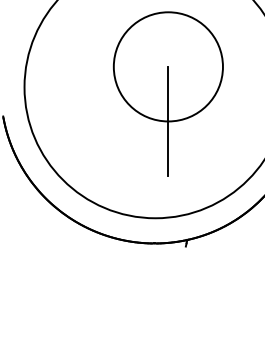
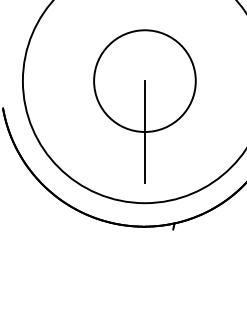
part: (167, 94) -> (144, 106), moved

